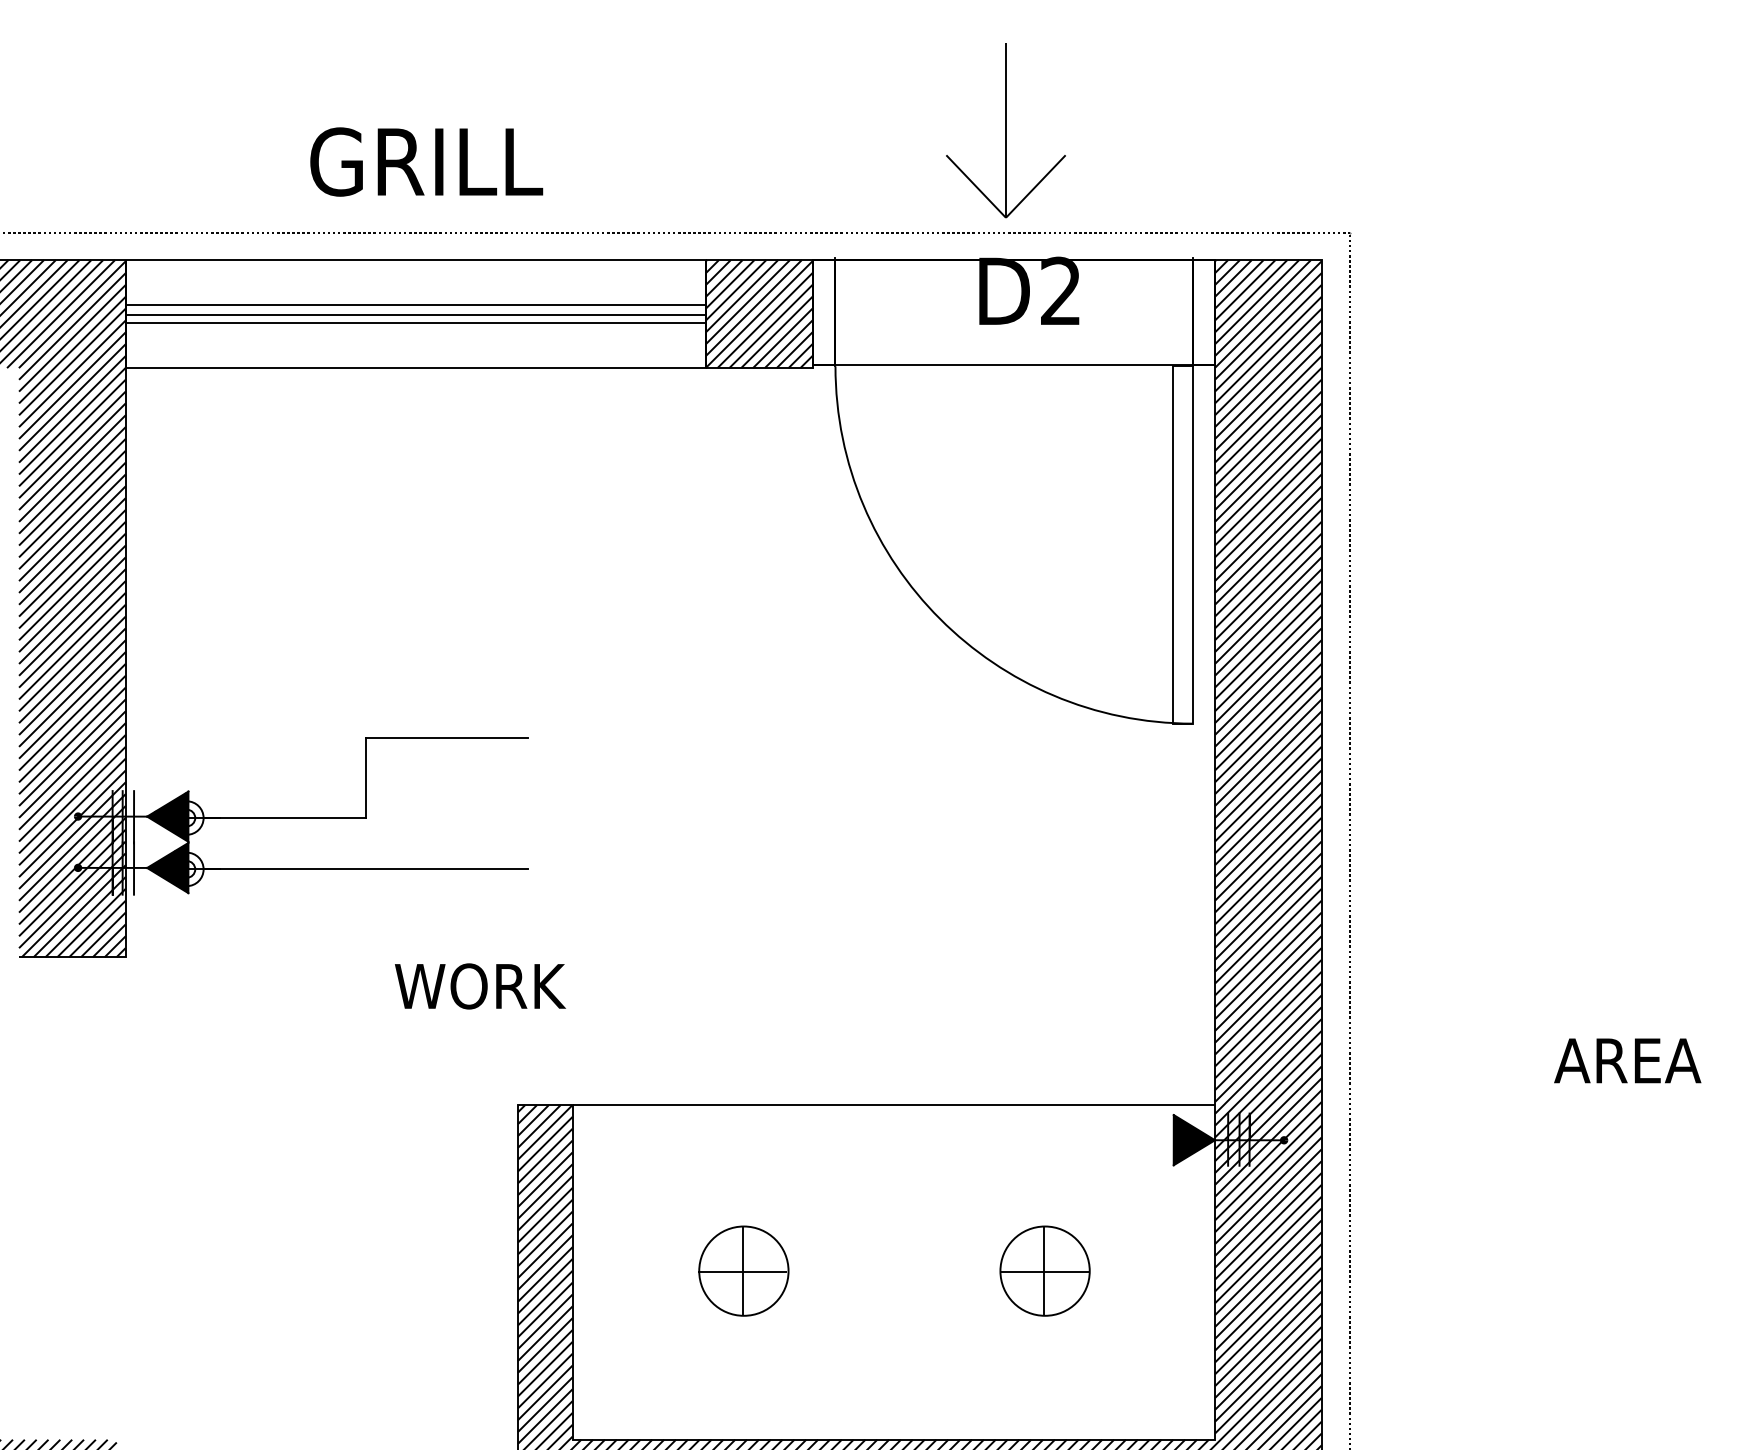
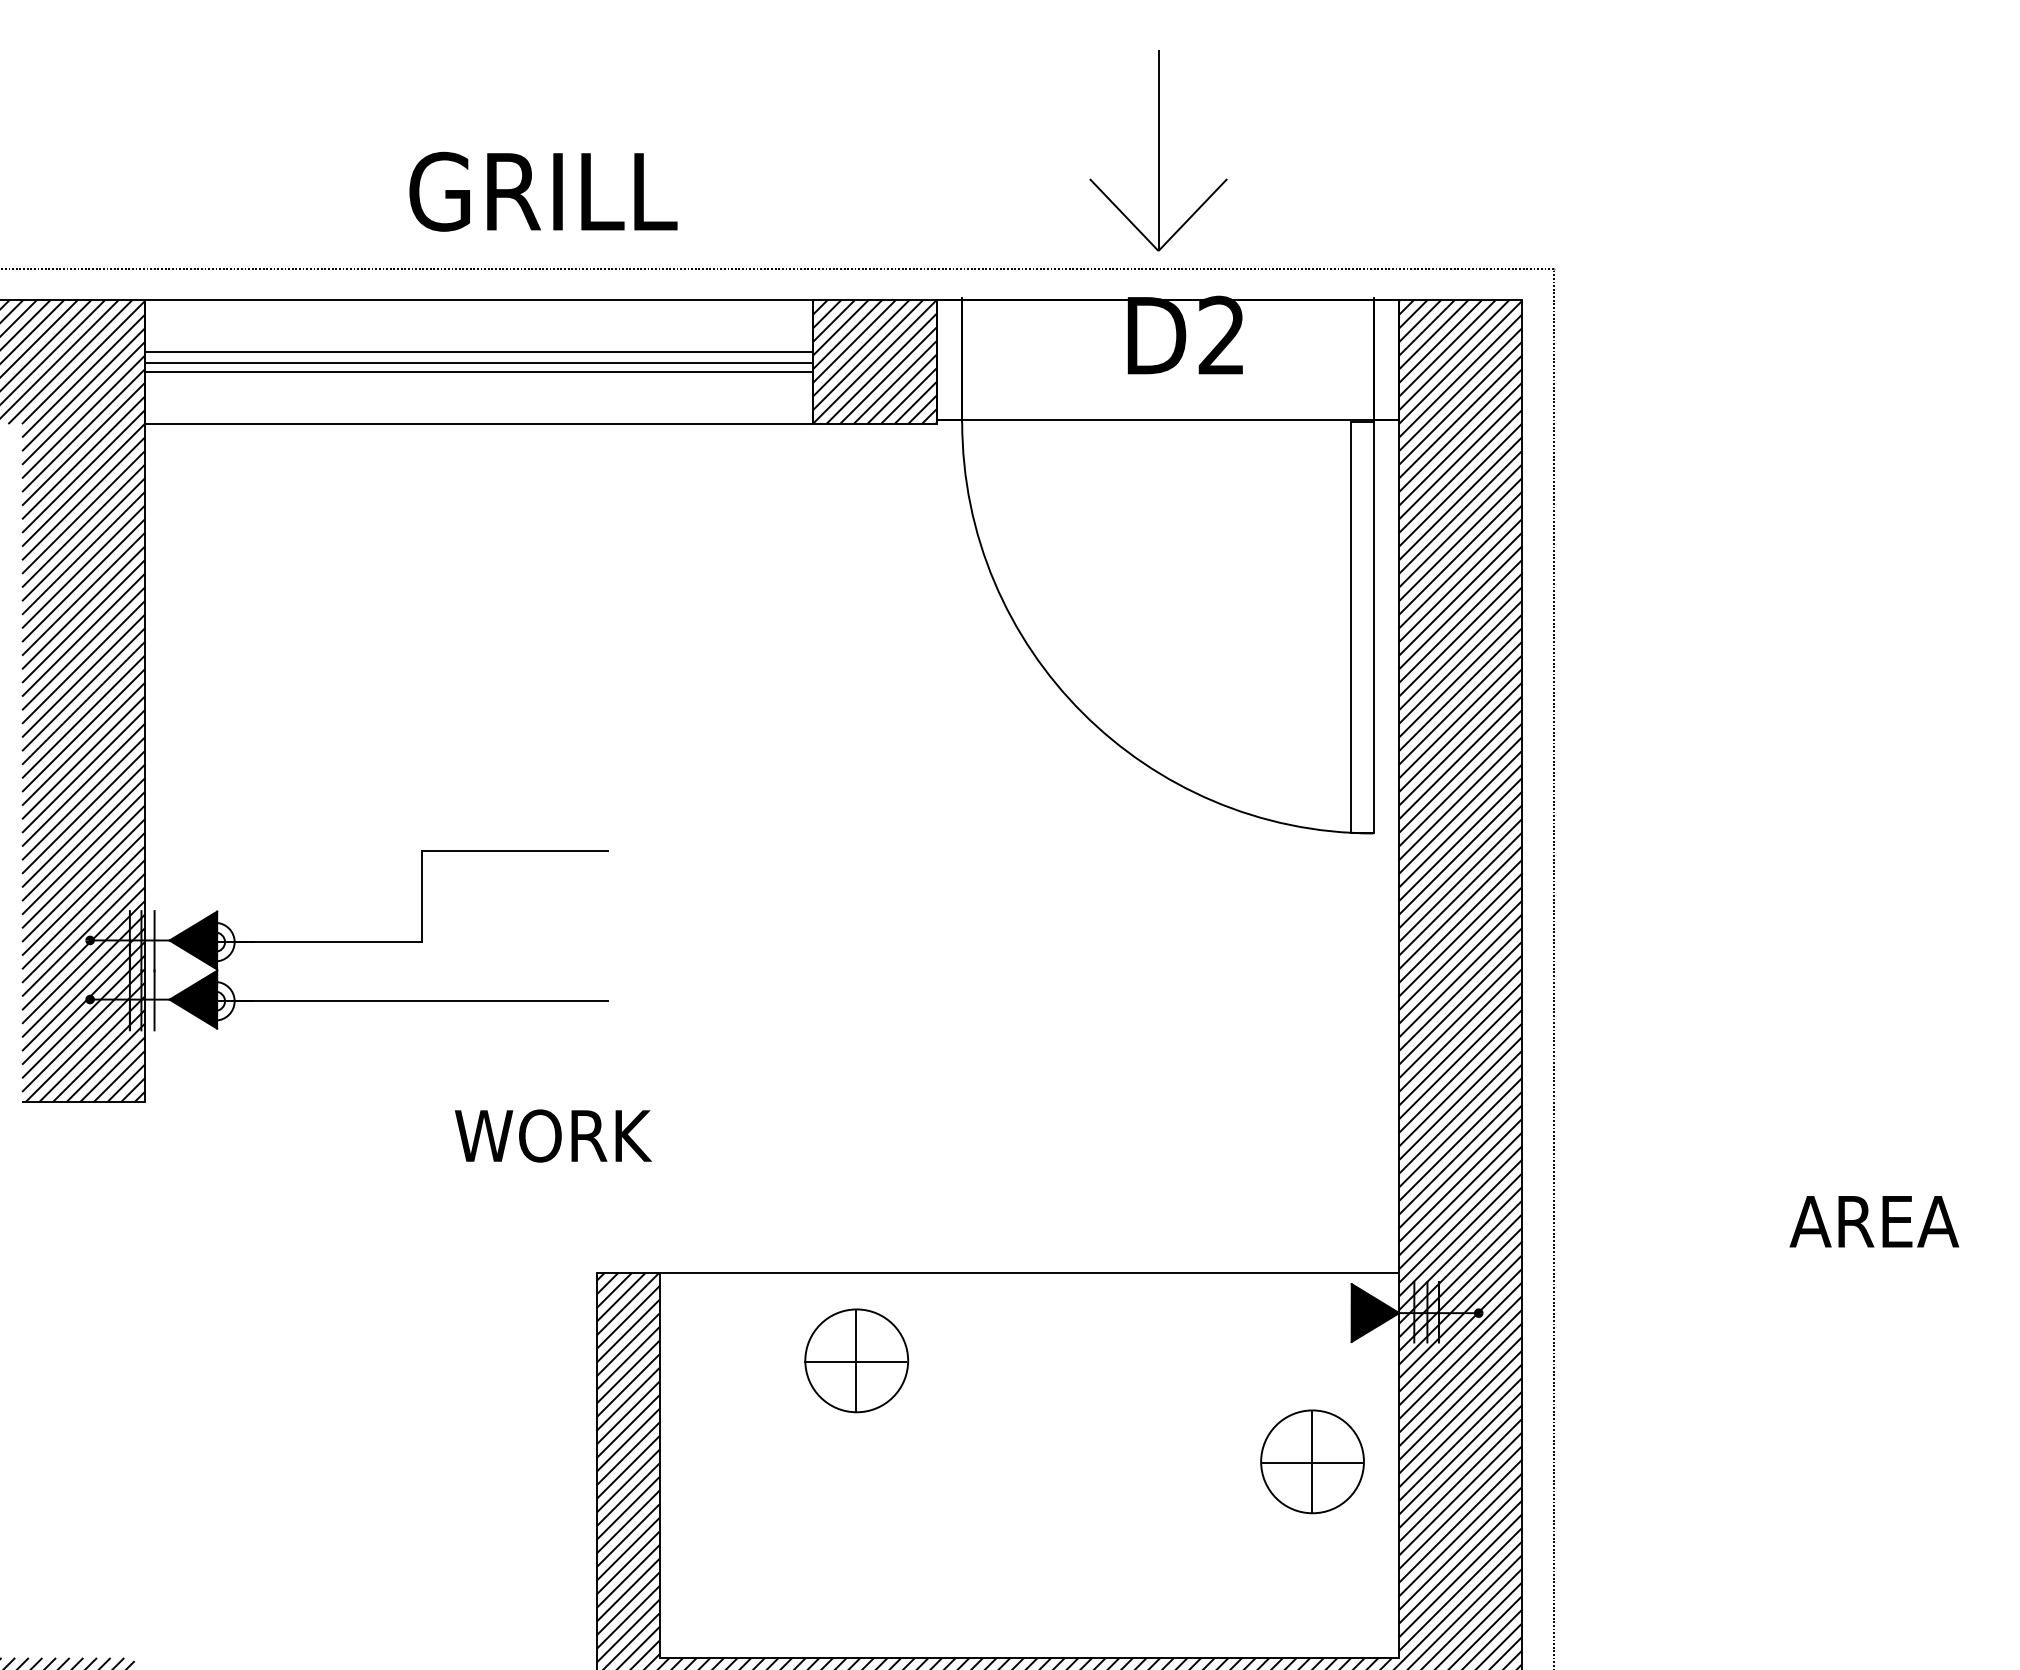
text: (426, 161) -> (543, 191), moved
part: (743, 1270) -> (856, 1360), moved
part: (1045, 1270) -> (1312, 1461), moved

